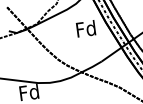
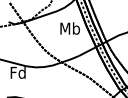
text: (85, 28) -> (69, 28), Fd -> Mb

